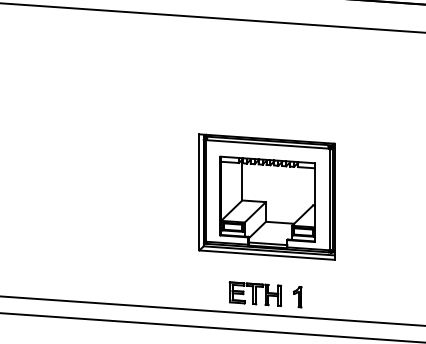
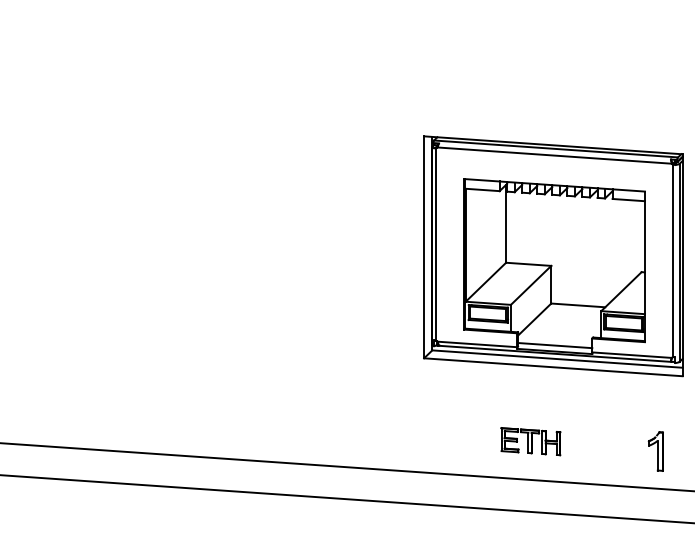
part: (254, 293) -> (529, 440), size x0.6
part: (297, 297) -> (655, 452), moved

